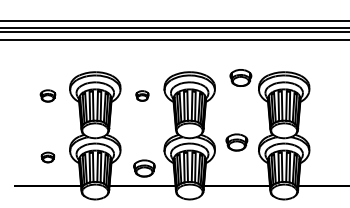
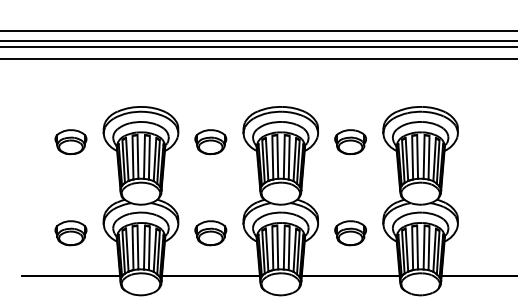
part: (240, 77) -> (350, 141), moved
part: (47, 95) -> (70, 141), size x1.43
part: (142, 95) -> (210, 141), size x1.67
part: (236, 142) -> (350, 233), moved
part: (47, 157) -> (70, 233), size x1.67
part: (144, 168) -> (210, 233), moved

